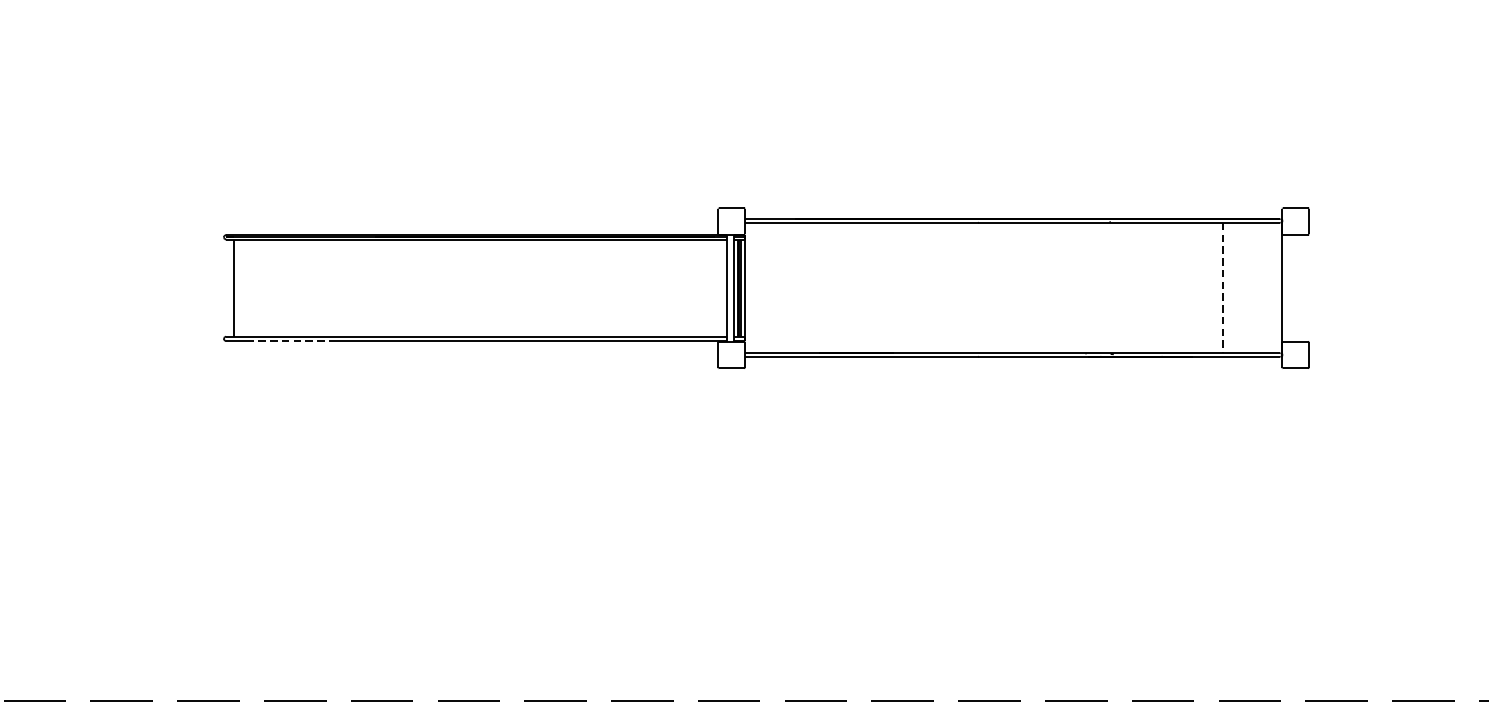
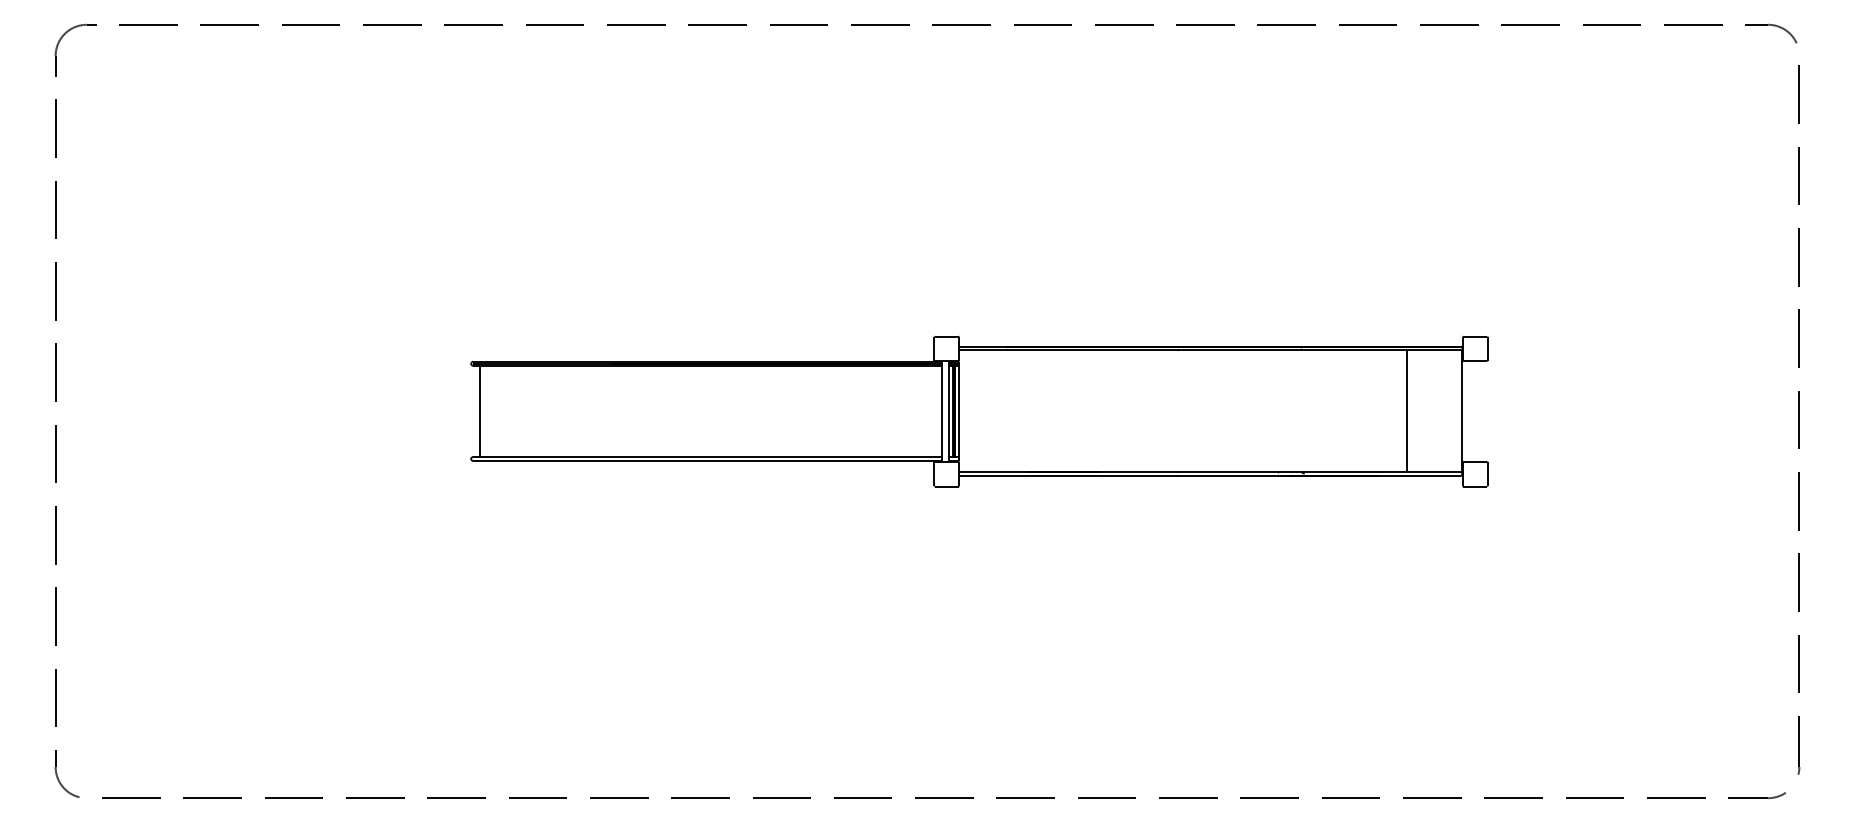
line: (1222, 288) -> (1406, 411), dashed -> solid
line: (287, 341) -> (530, 461), dashed -> solid

